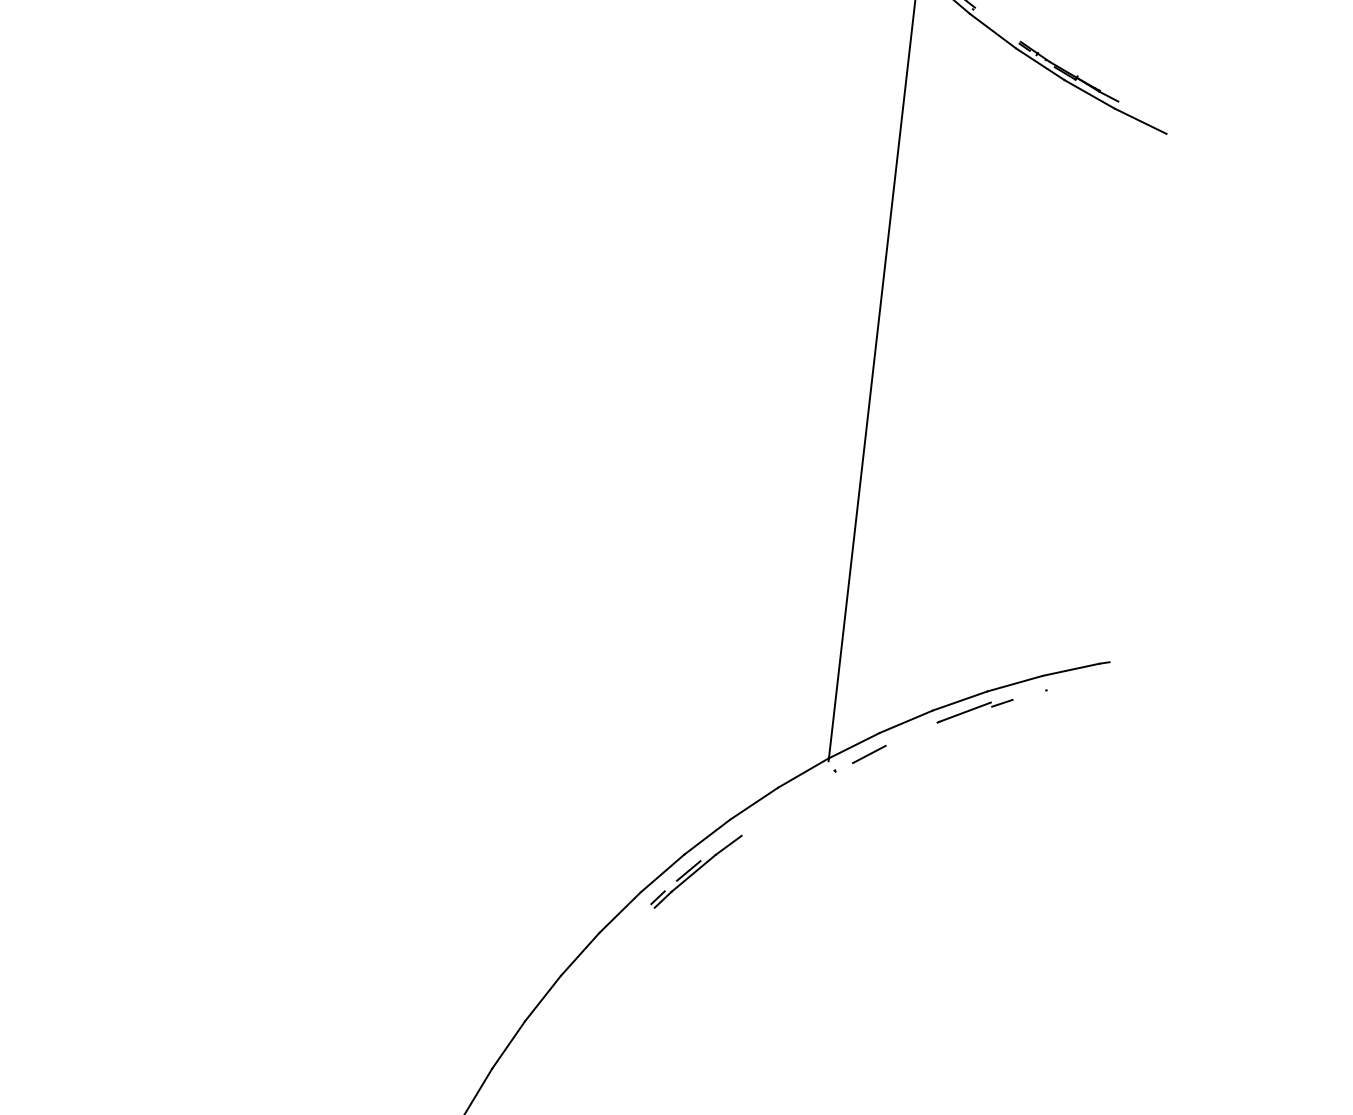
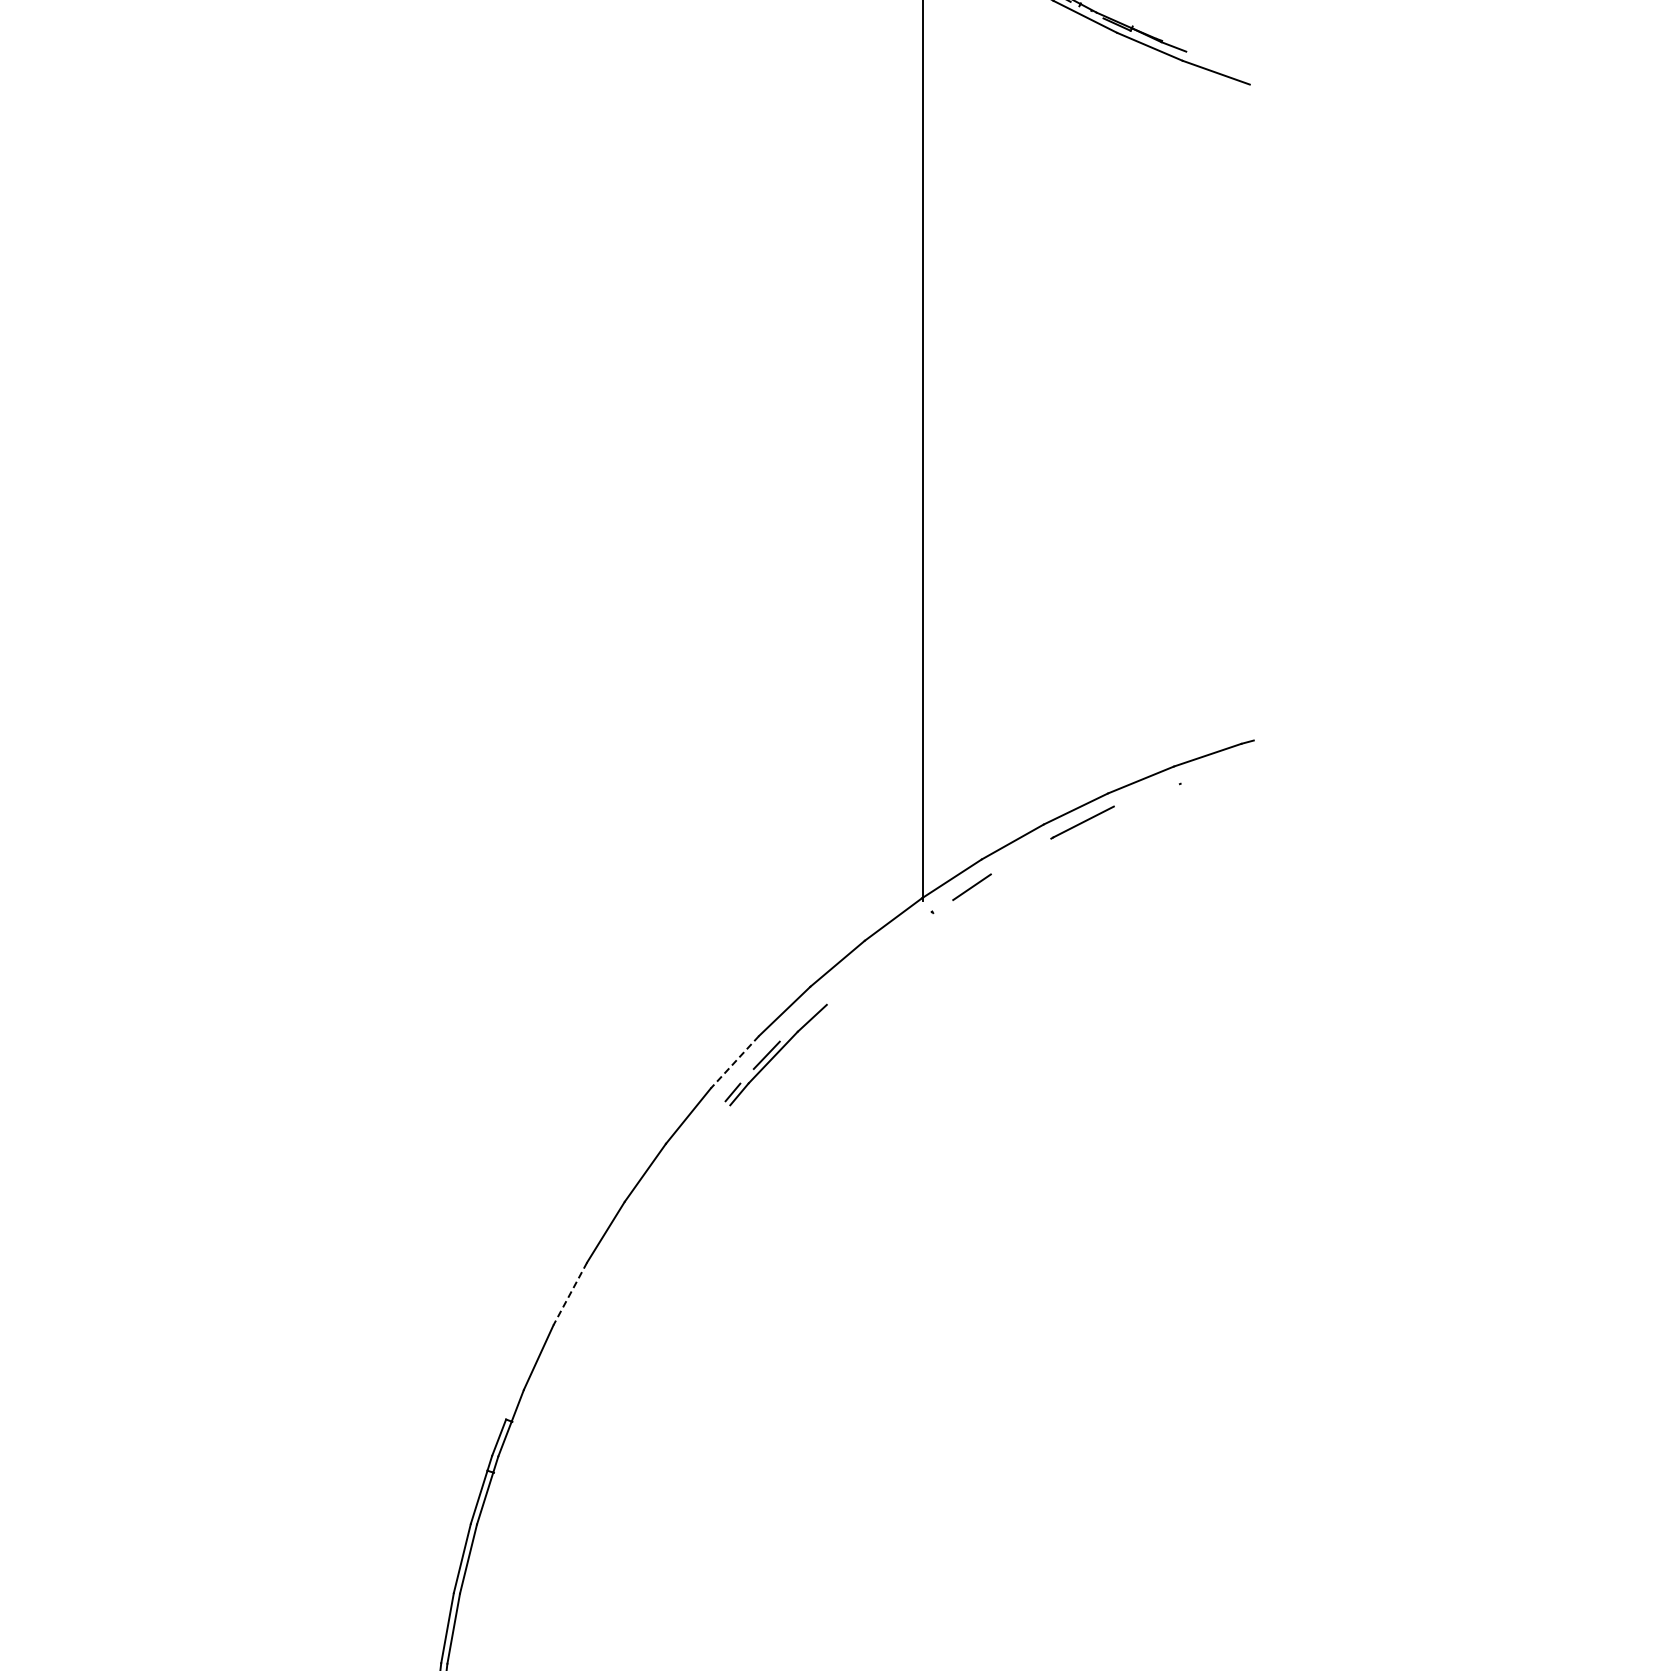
line: (1002, 703) -> (1128, 805), removed
line: (662, 873) -> (734, 1062), solid -> dashed
line: (508, 1044) -> (570, 1293), solid -> dashed

